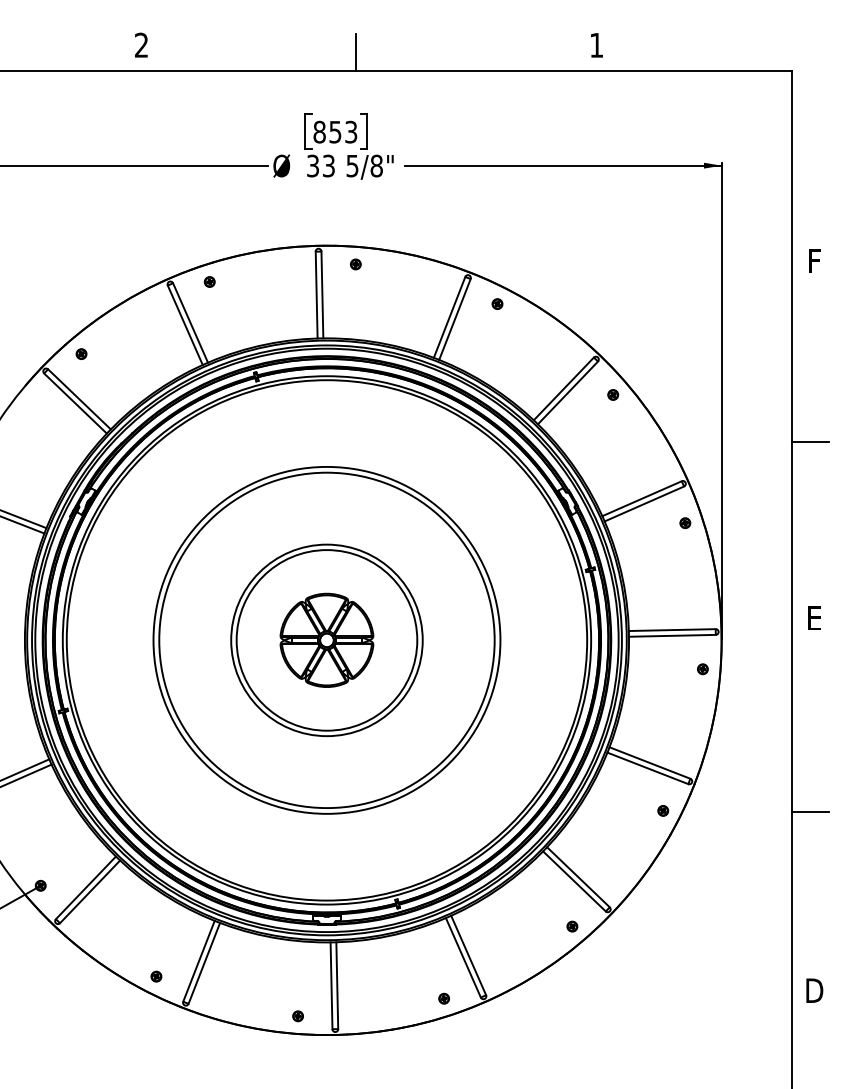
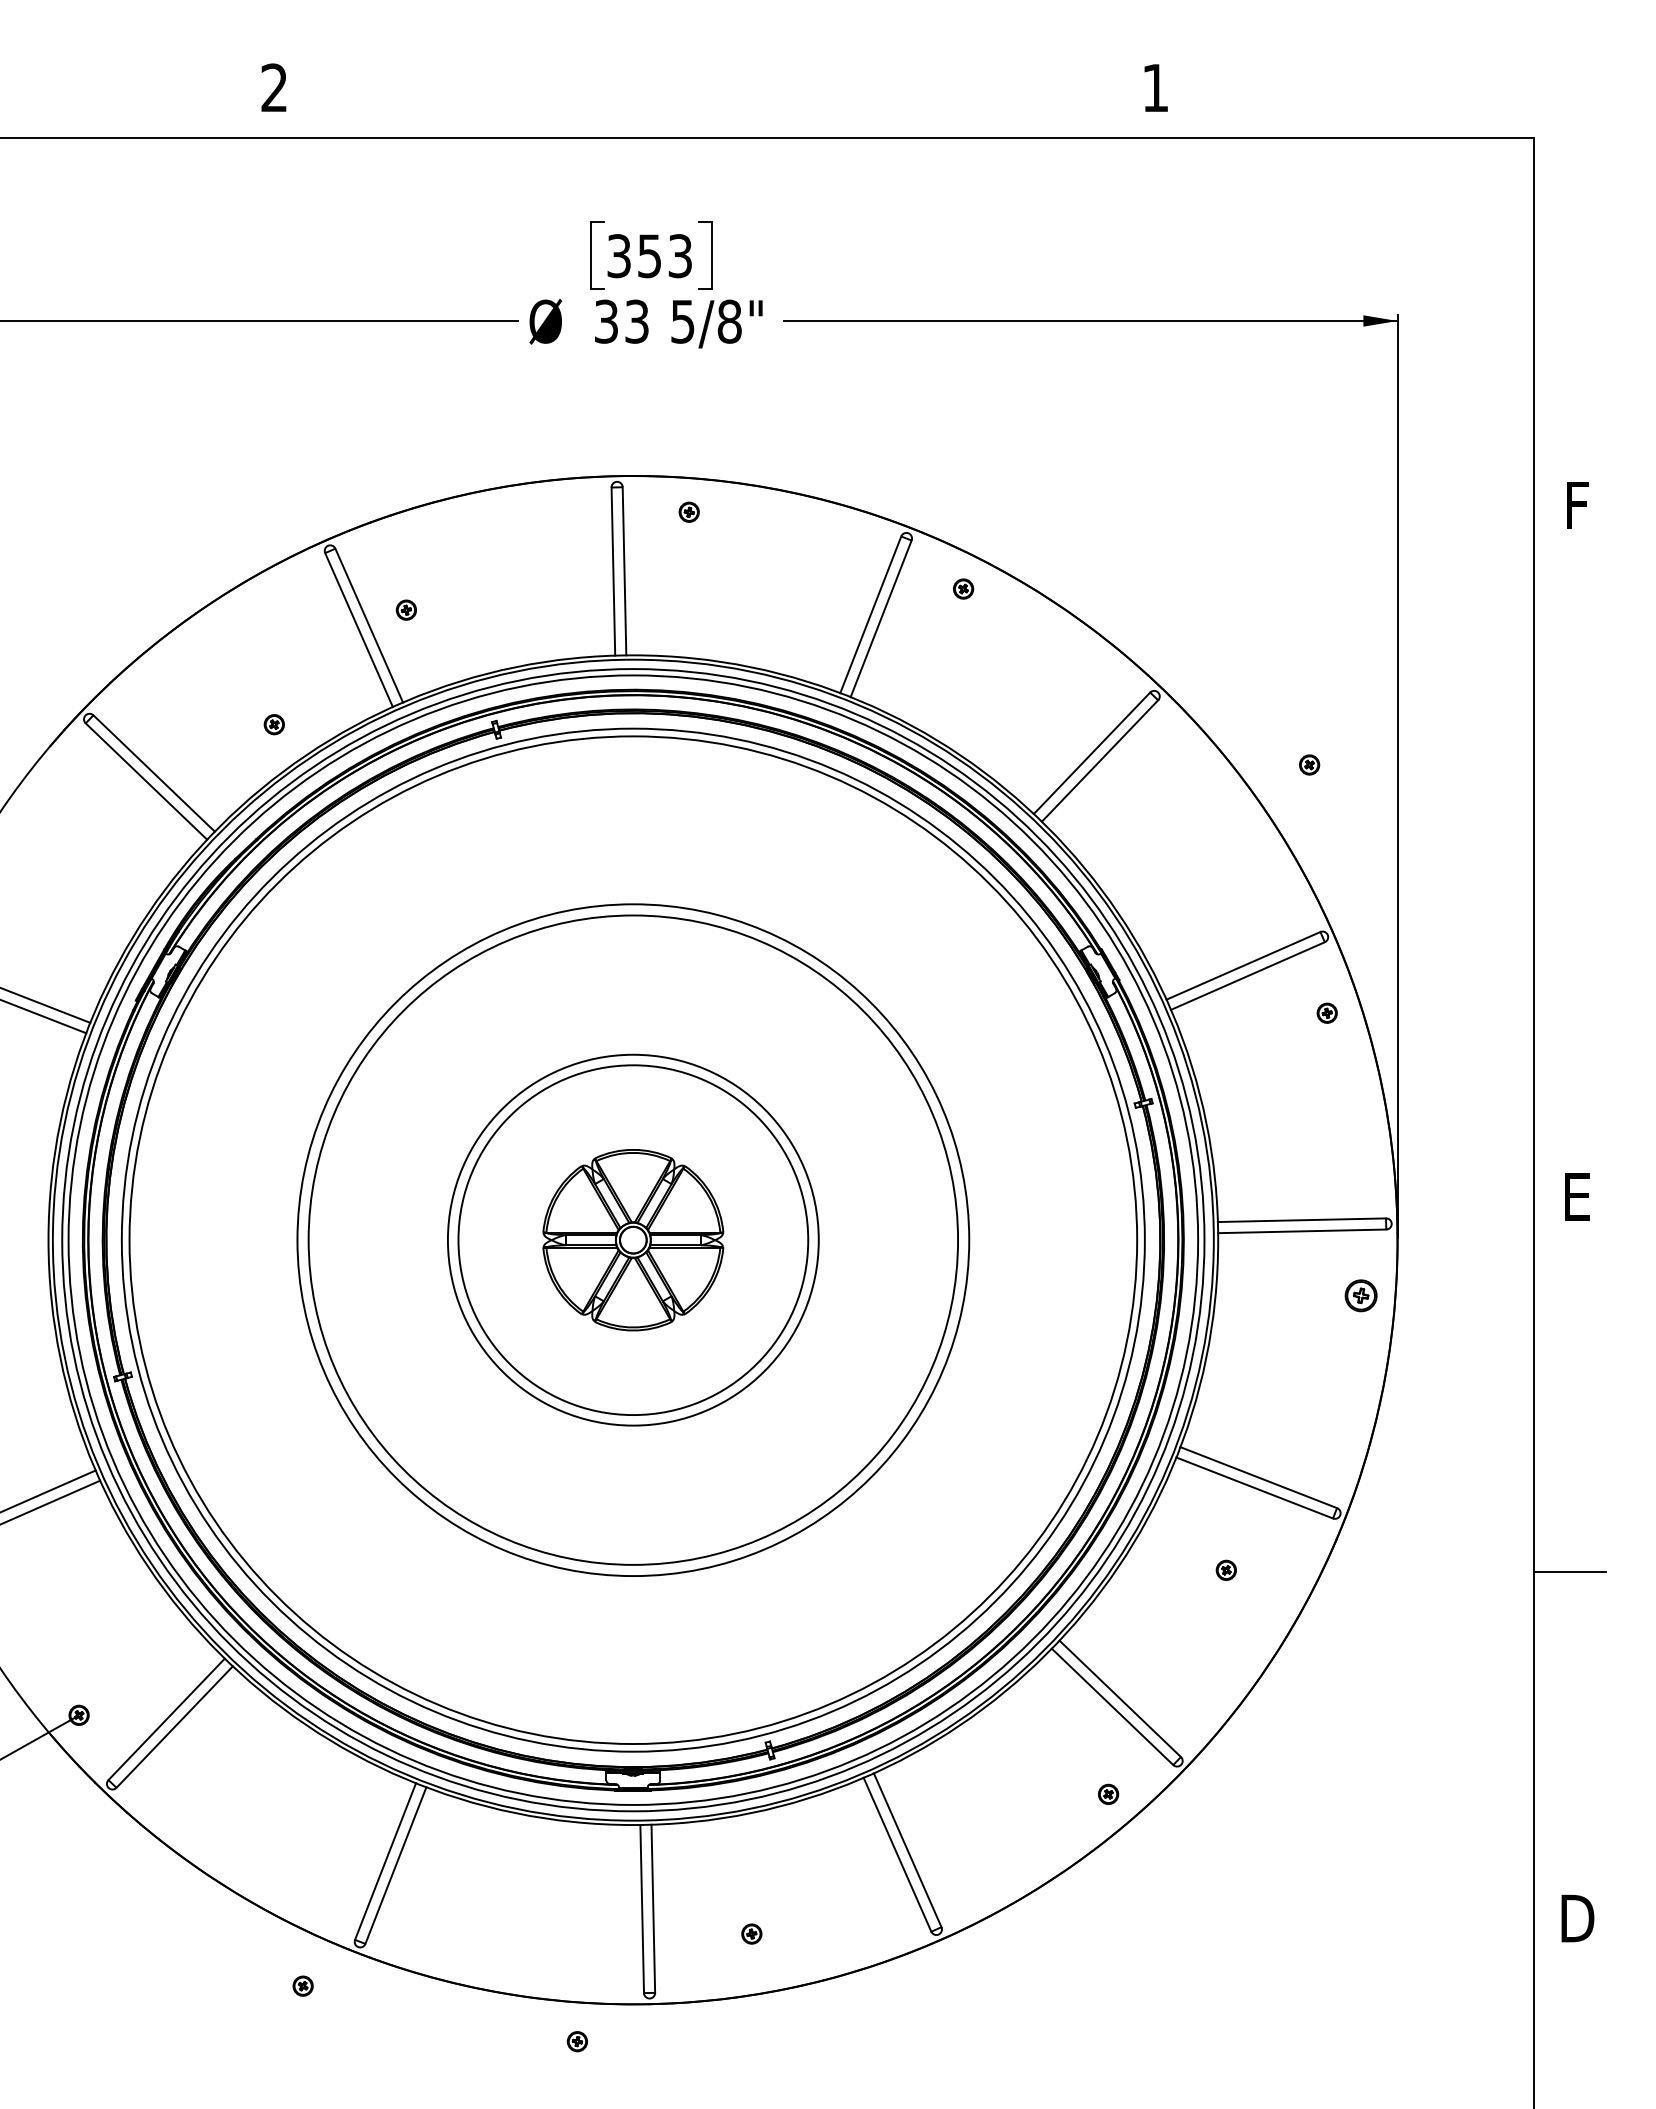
line: (355, 52) -> (688, 101), removed
text: (319, 132) -> (618, 256), 853 -> 353
part: (209, 281) -> (405, 609), moved
part: (81, 353) -> (274, 723), moved
part: (613, 394) -> (1310, 764), moved
line: (810, 441) -> (1569, 855), removed
part: (702, 669) -> (1360, 1296), size x1.6
part: (663, 810) -> (1226, 1569), moved
part: (156, 976) -> (303, 1985), moved
part: (443, 998) -> (750, 1933), moved
part: (297, 1016) -> (576, 2042), moved

